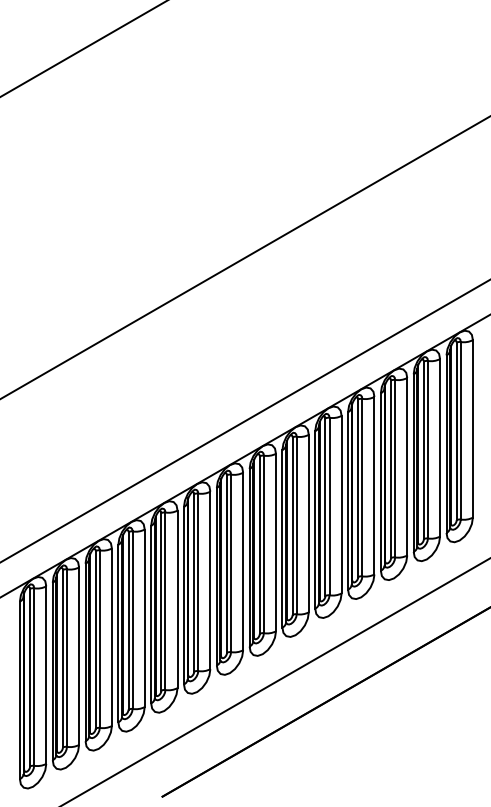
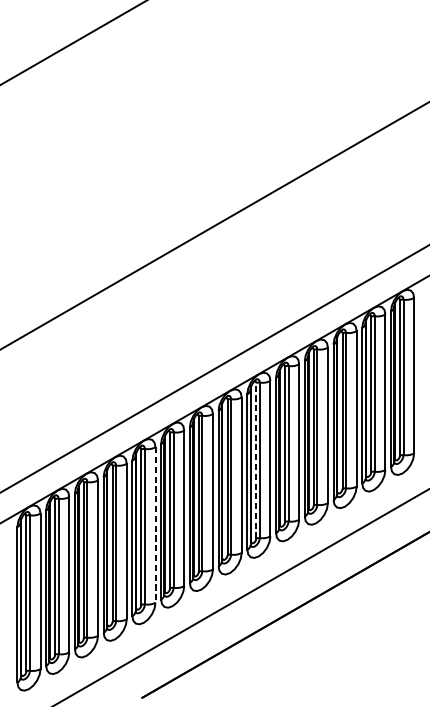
line: (292, 526) -> (256, 461), solid -> dashed
line: (177, 599) -> (155, 525), solid -> dashed

